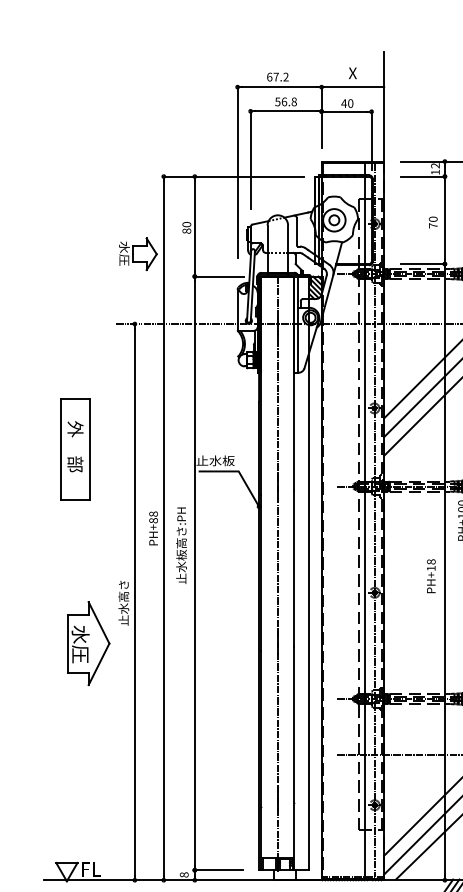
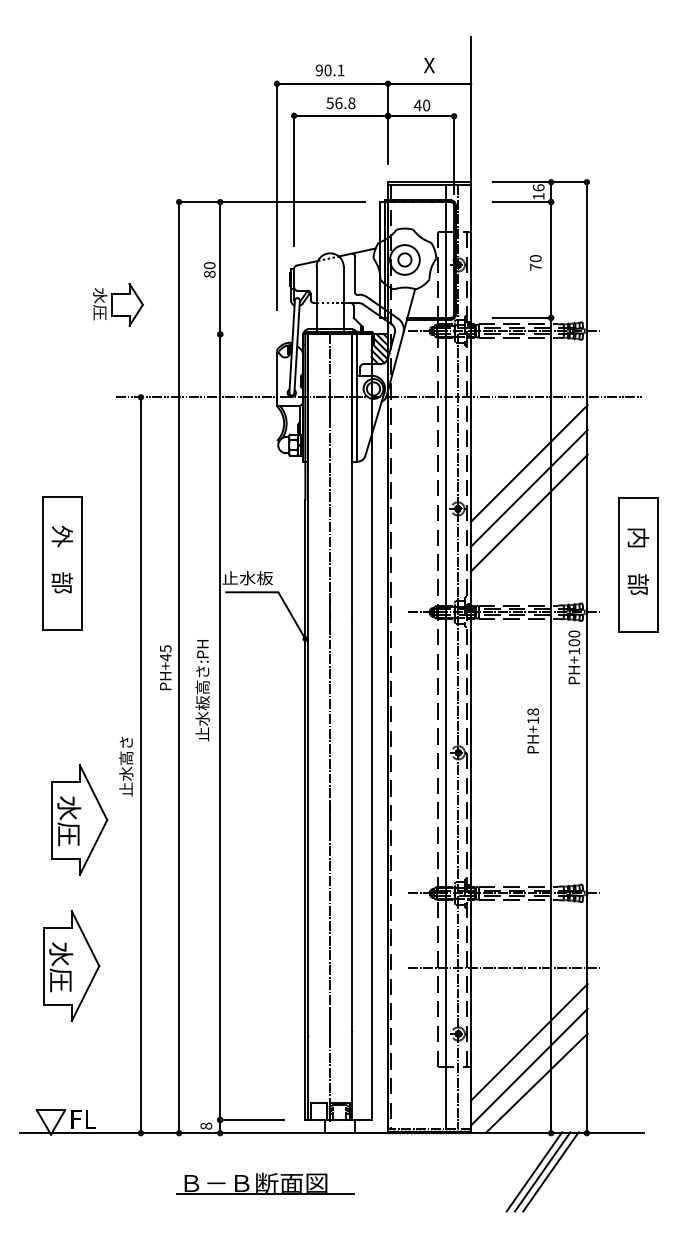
text: (277, 77) -> (329, 70), 67.2 -> 90.1
text: (435, 165) -> (538, 187), 12 -> 16
part: (138, 253) -> (118, 304), moved
line: (219, 276) -> (252, 334), removed
text: (153, 517) -> (165, 653), PH+88 -> PH+45
part: (82, 753) -> (71, 965), added

